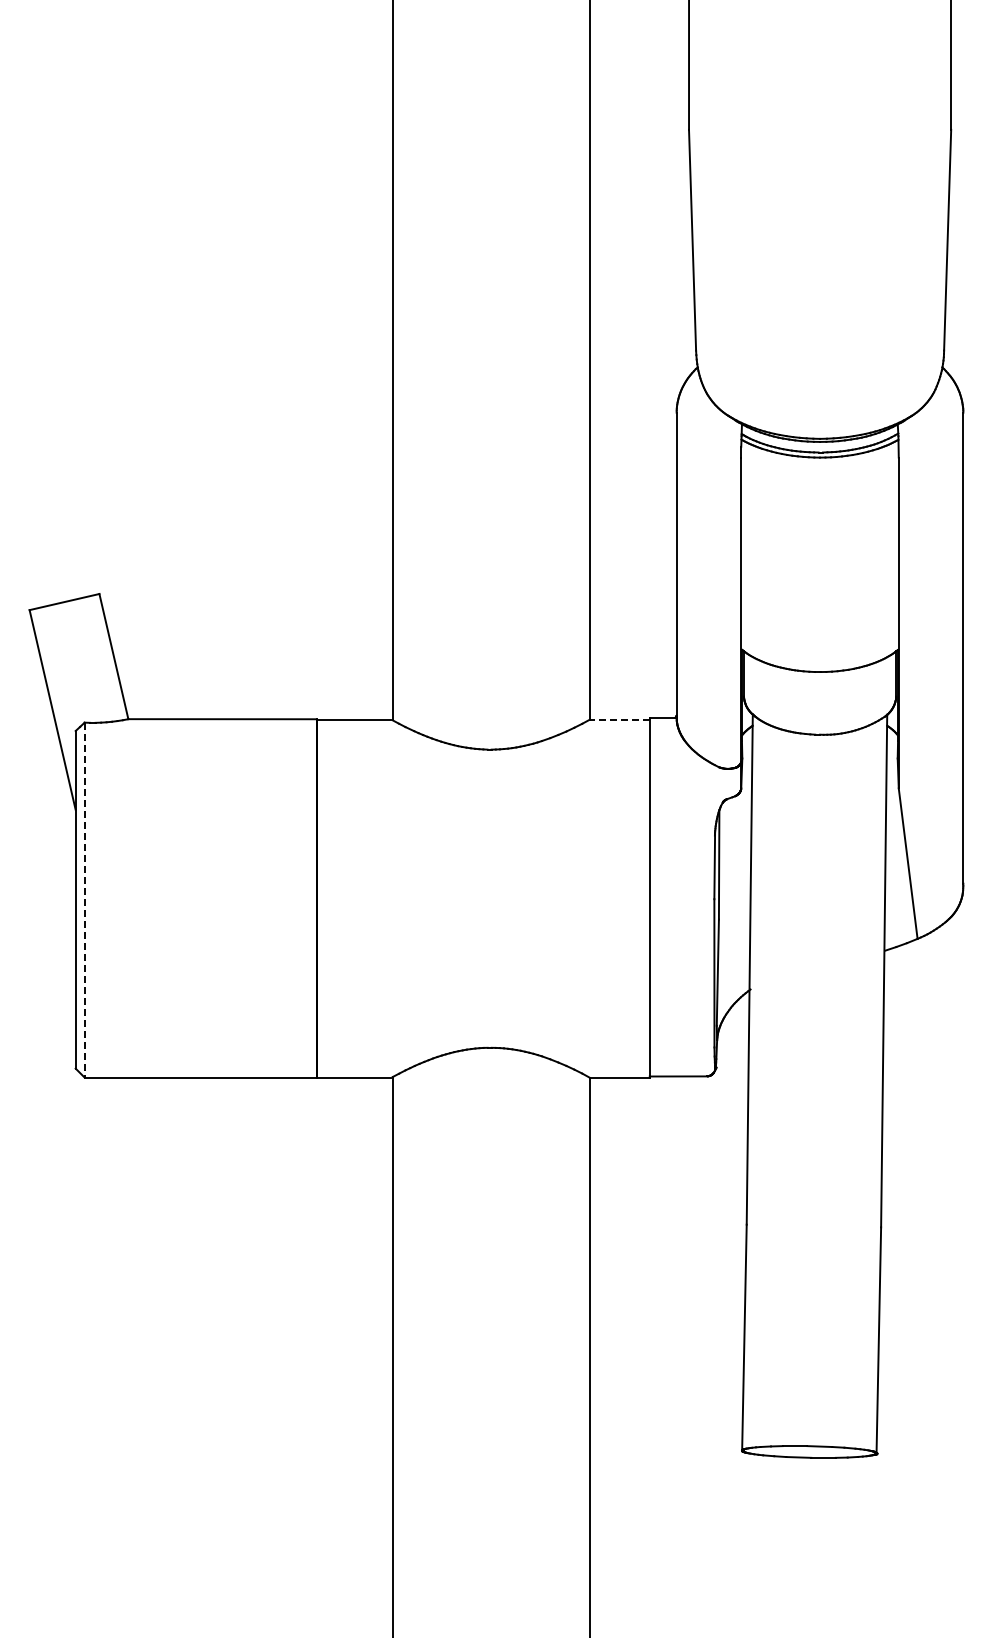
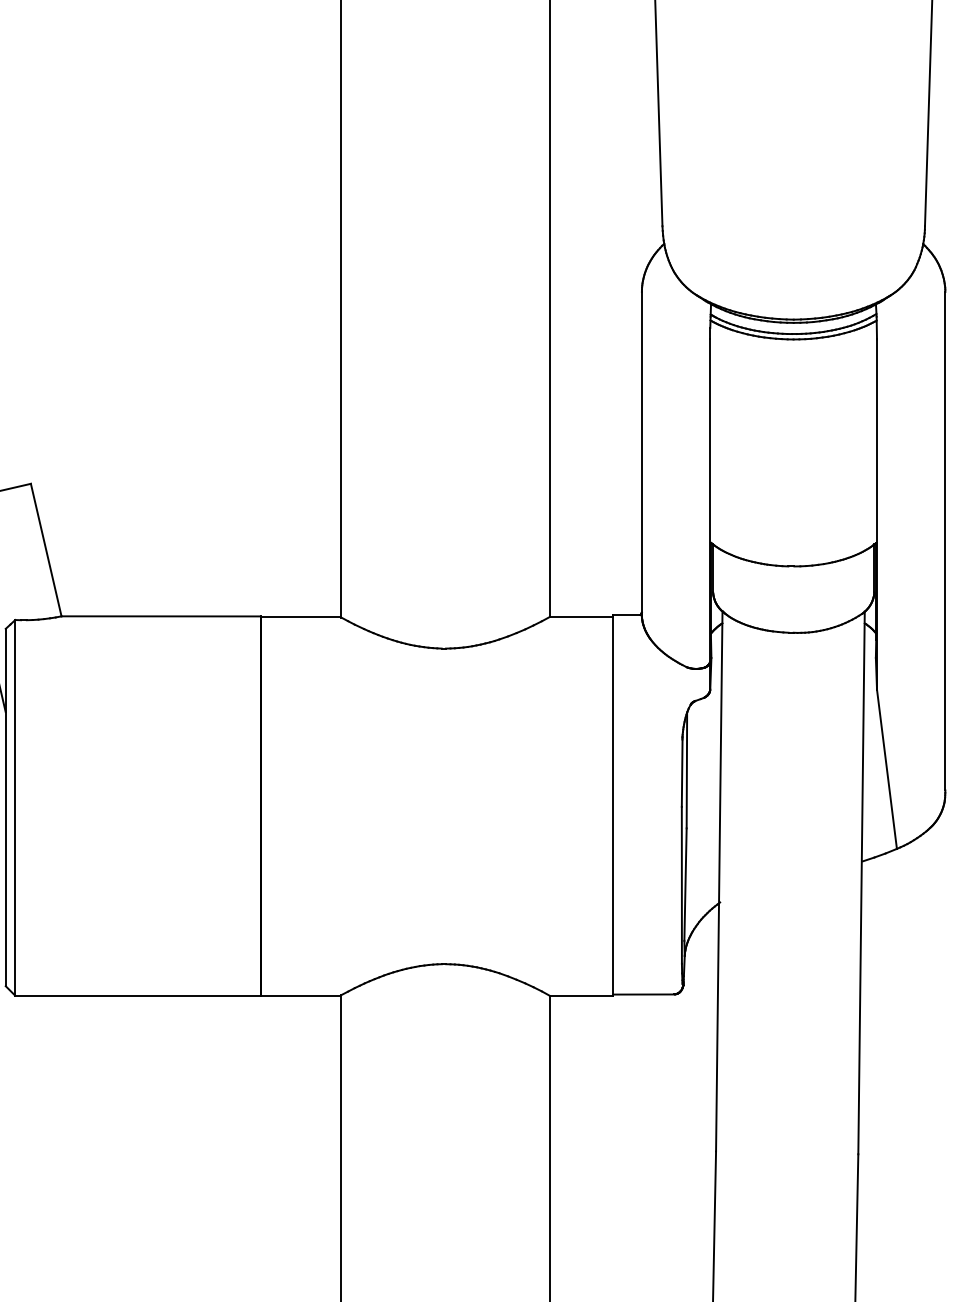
line: (619, 719) -> (581, 616), dashed -> solid
line: (84, 900) -> (15, 808), dashed -> solid

